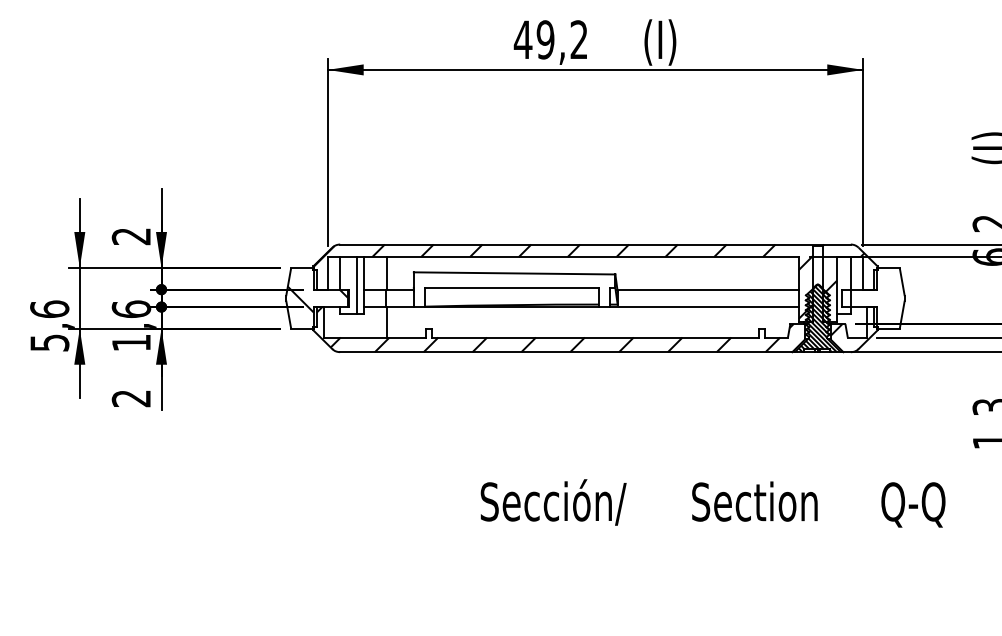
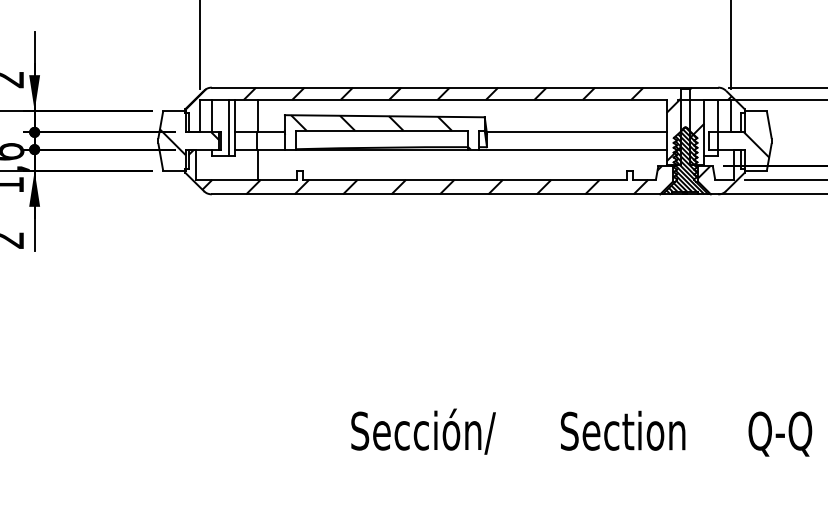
hatch: (510, 289) -> (380, 132), added
hatch: (889, 302) -> (756, 145), added
text: (712, 503) -> (581, 432), moved

